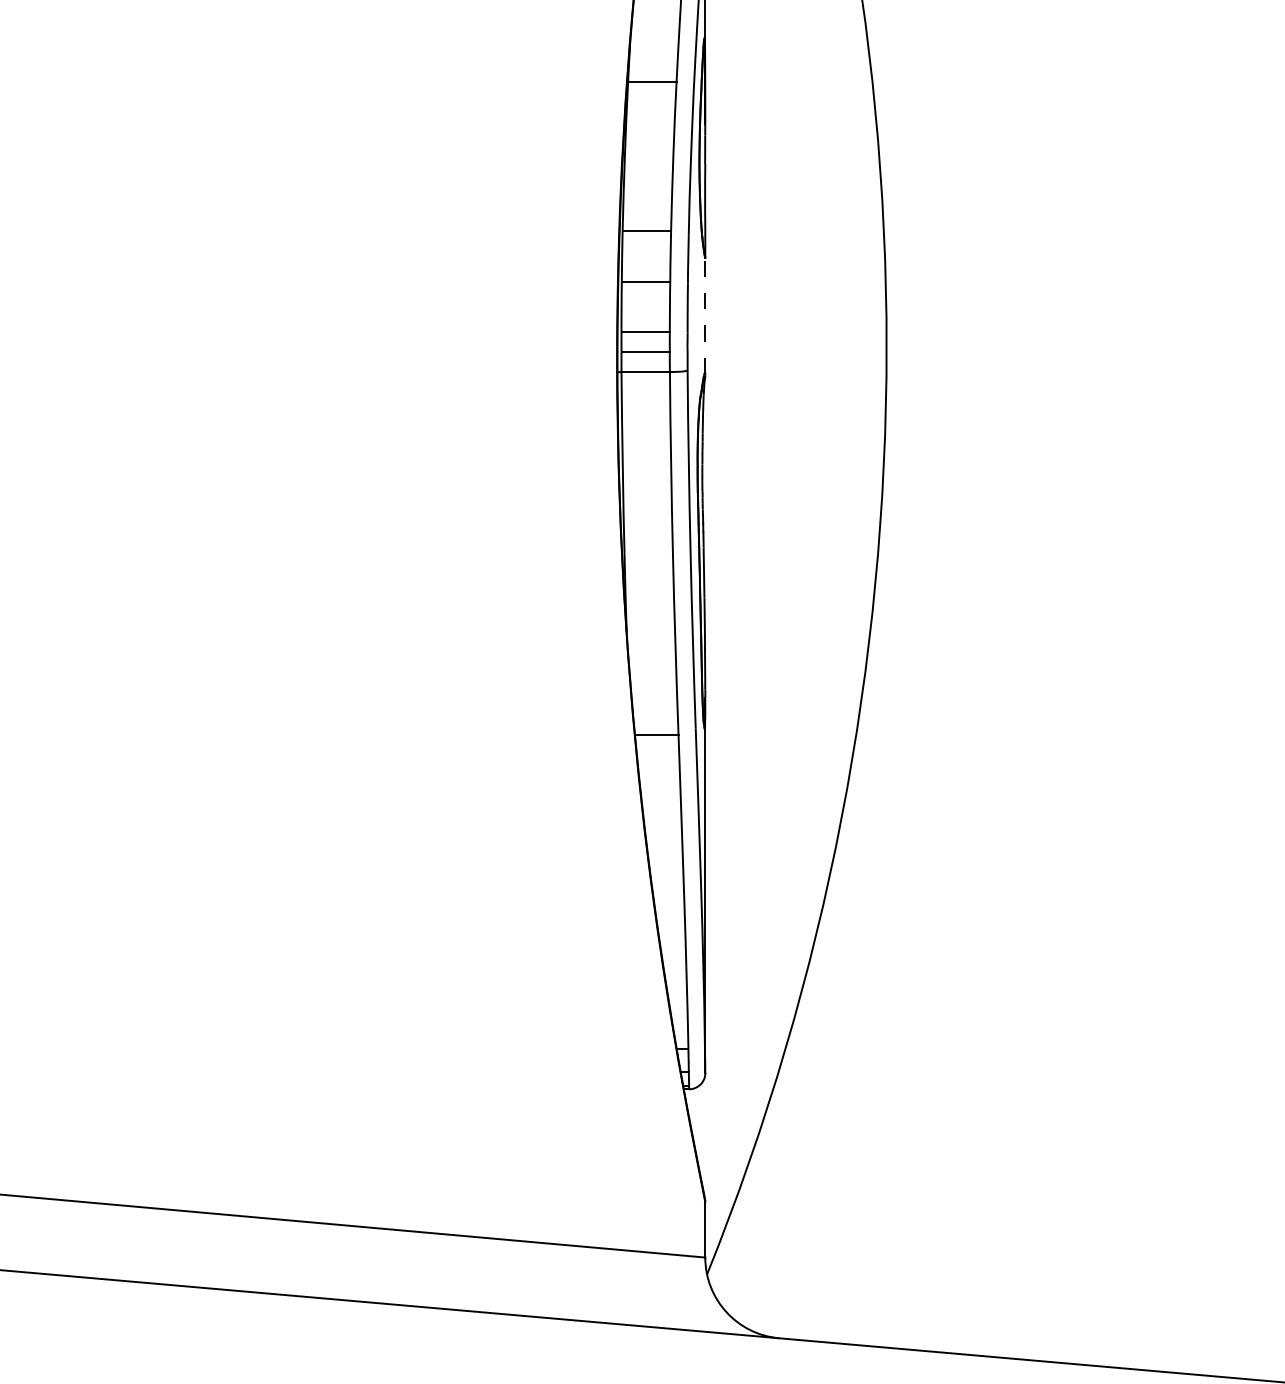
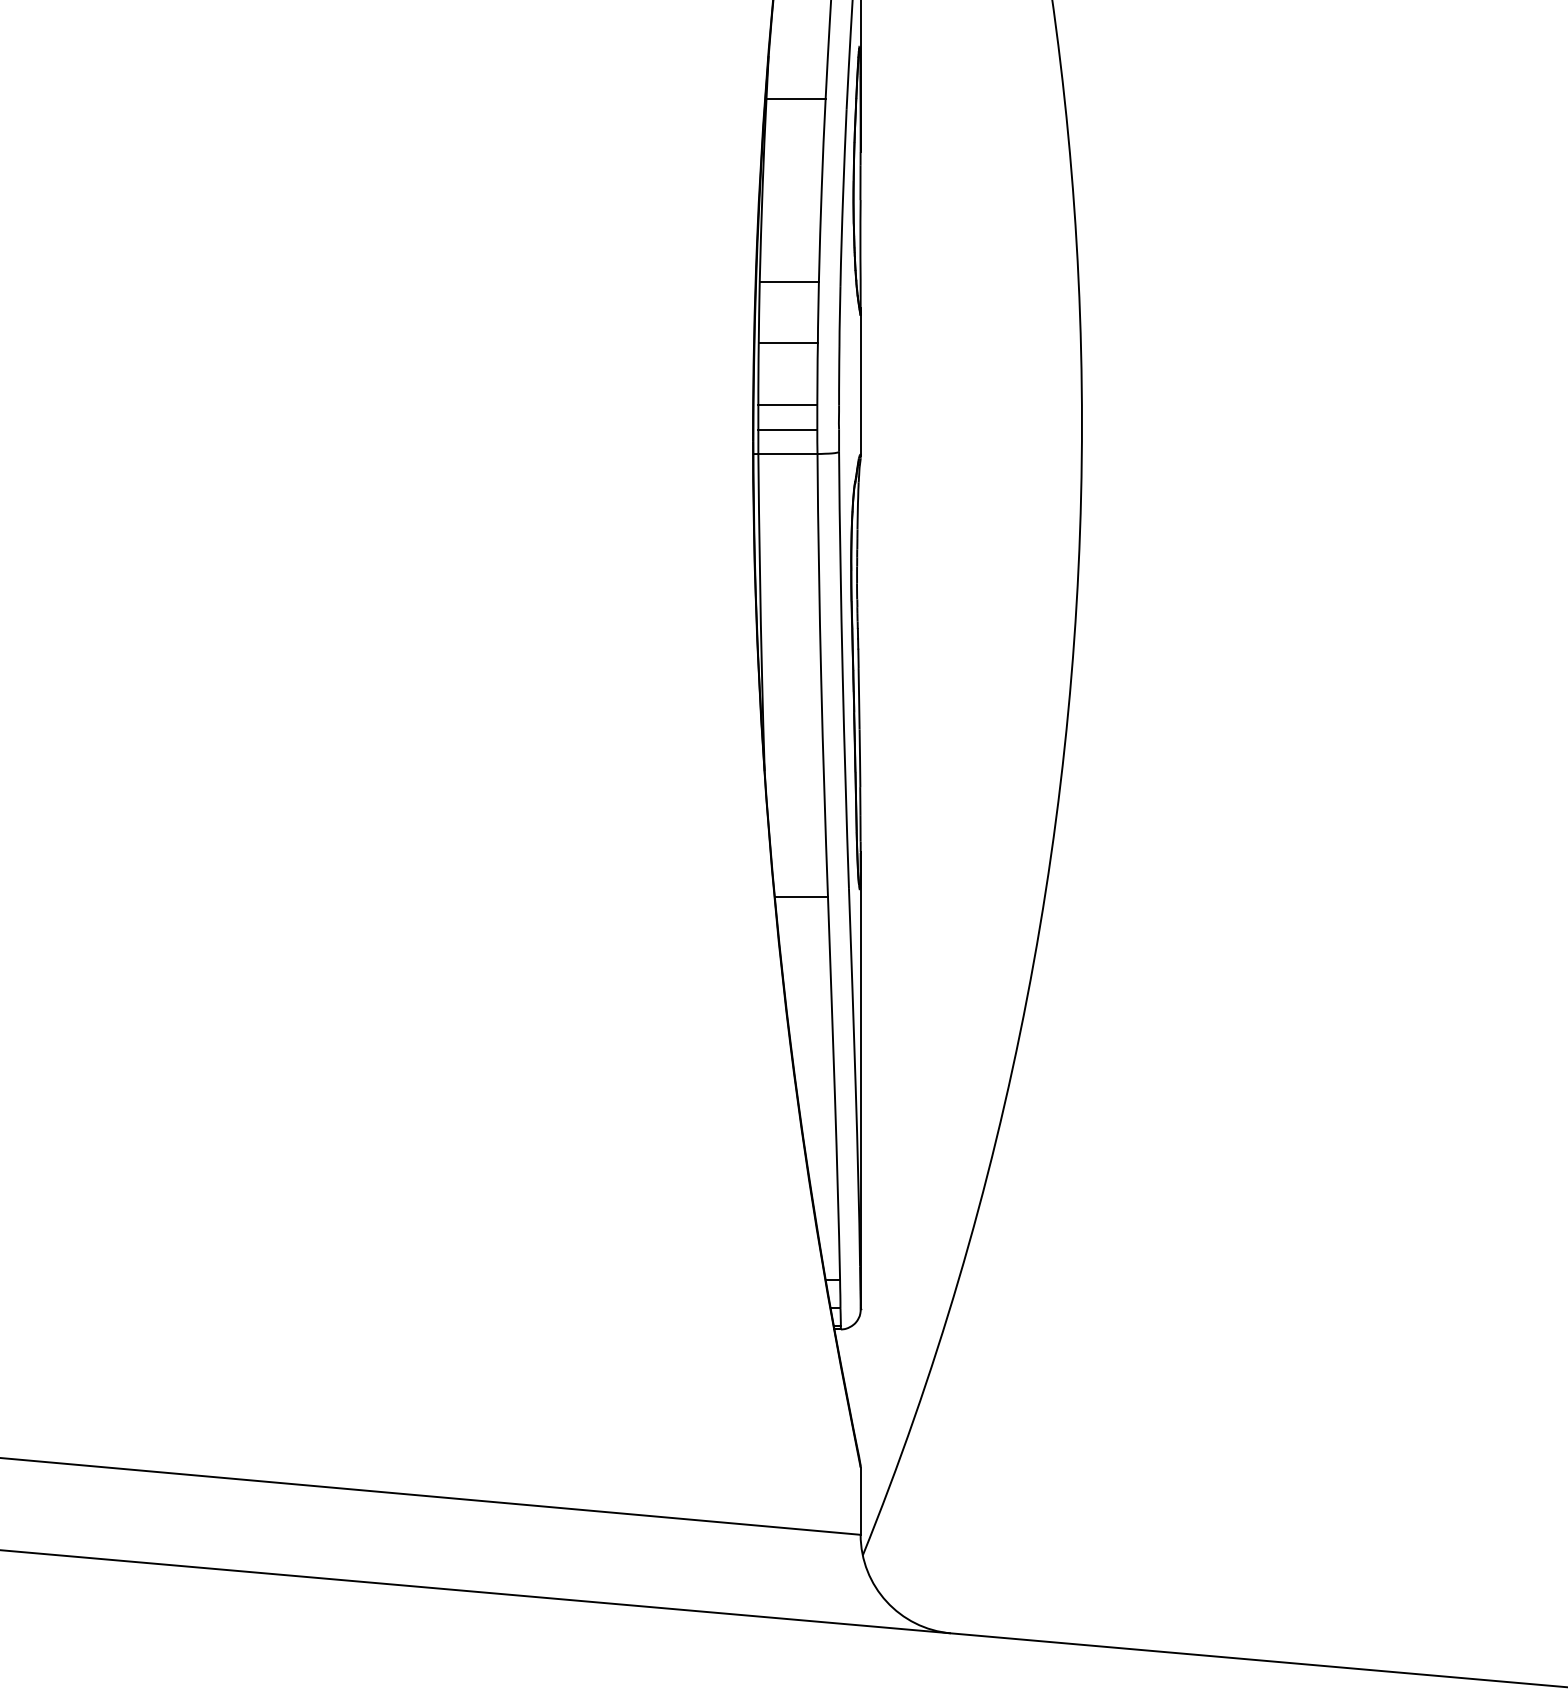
line: (705, 313) -> (860, 382), dashed -> solid

